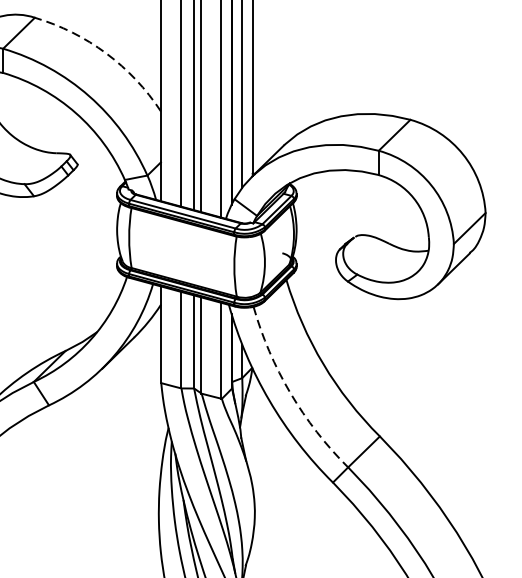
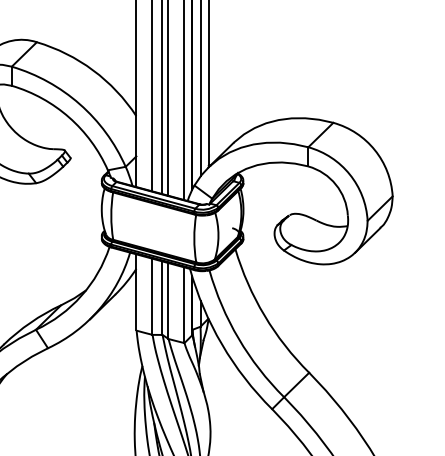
arc: (106, 53) -> (93, 70), dashed -> solid
arc: (290, 393) -> (238, 338), dashed -> solid

